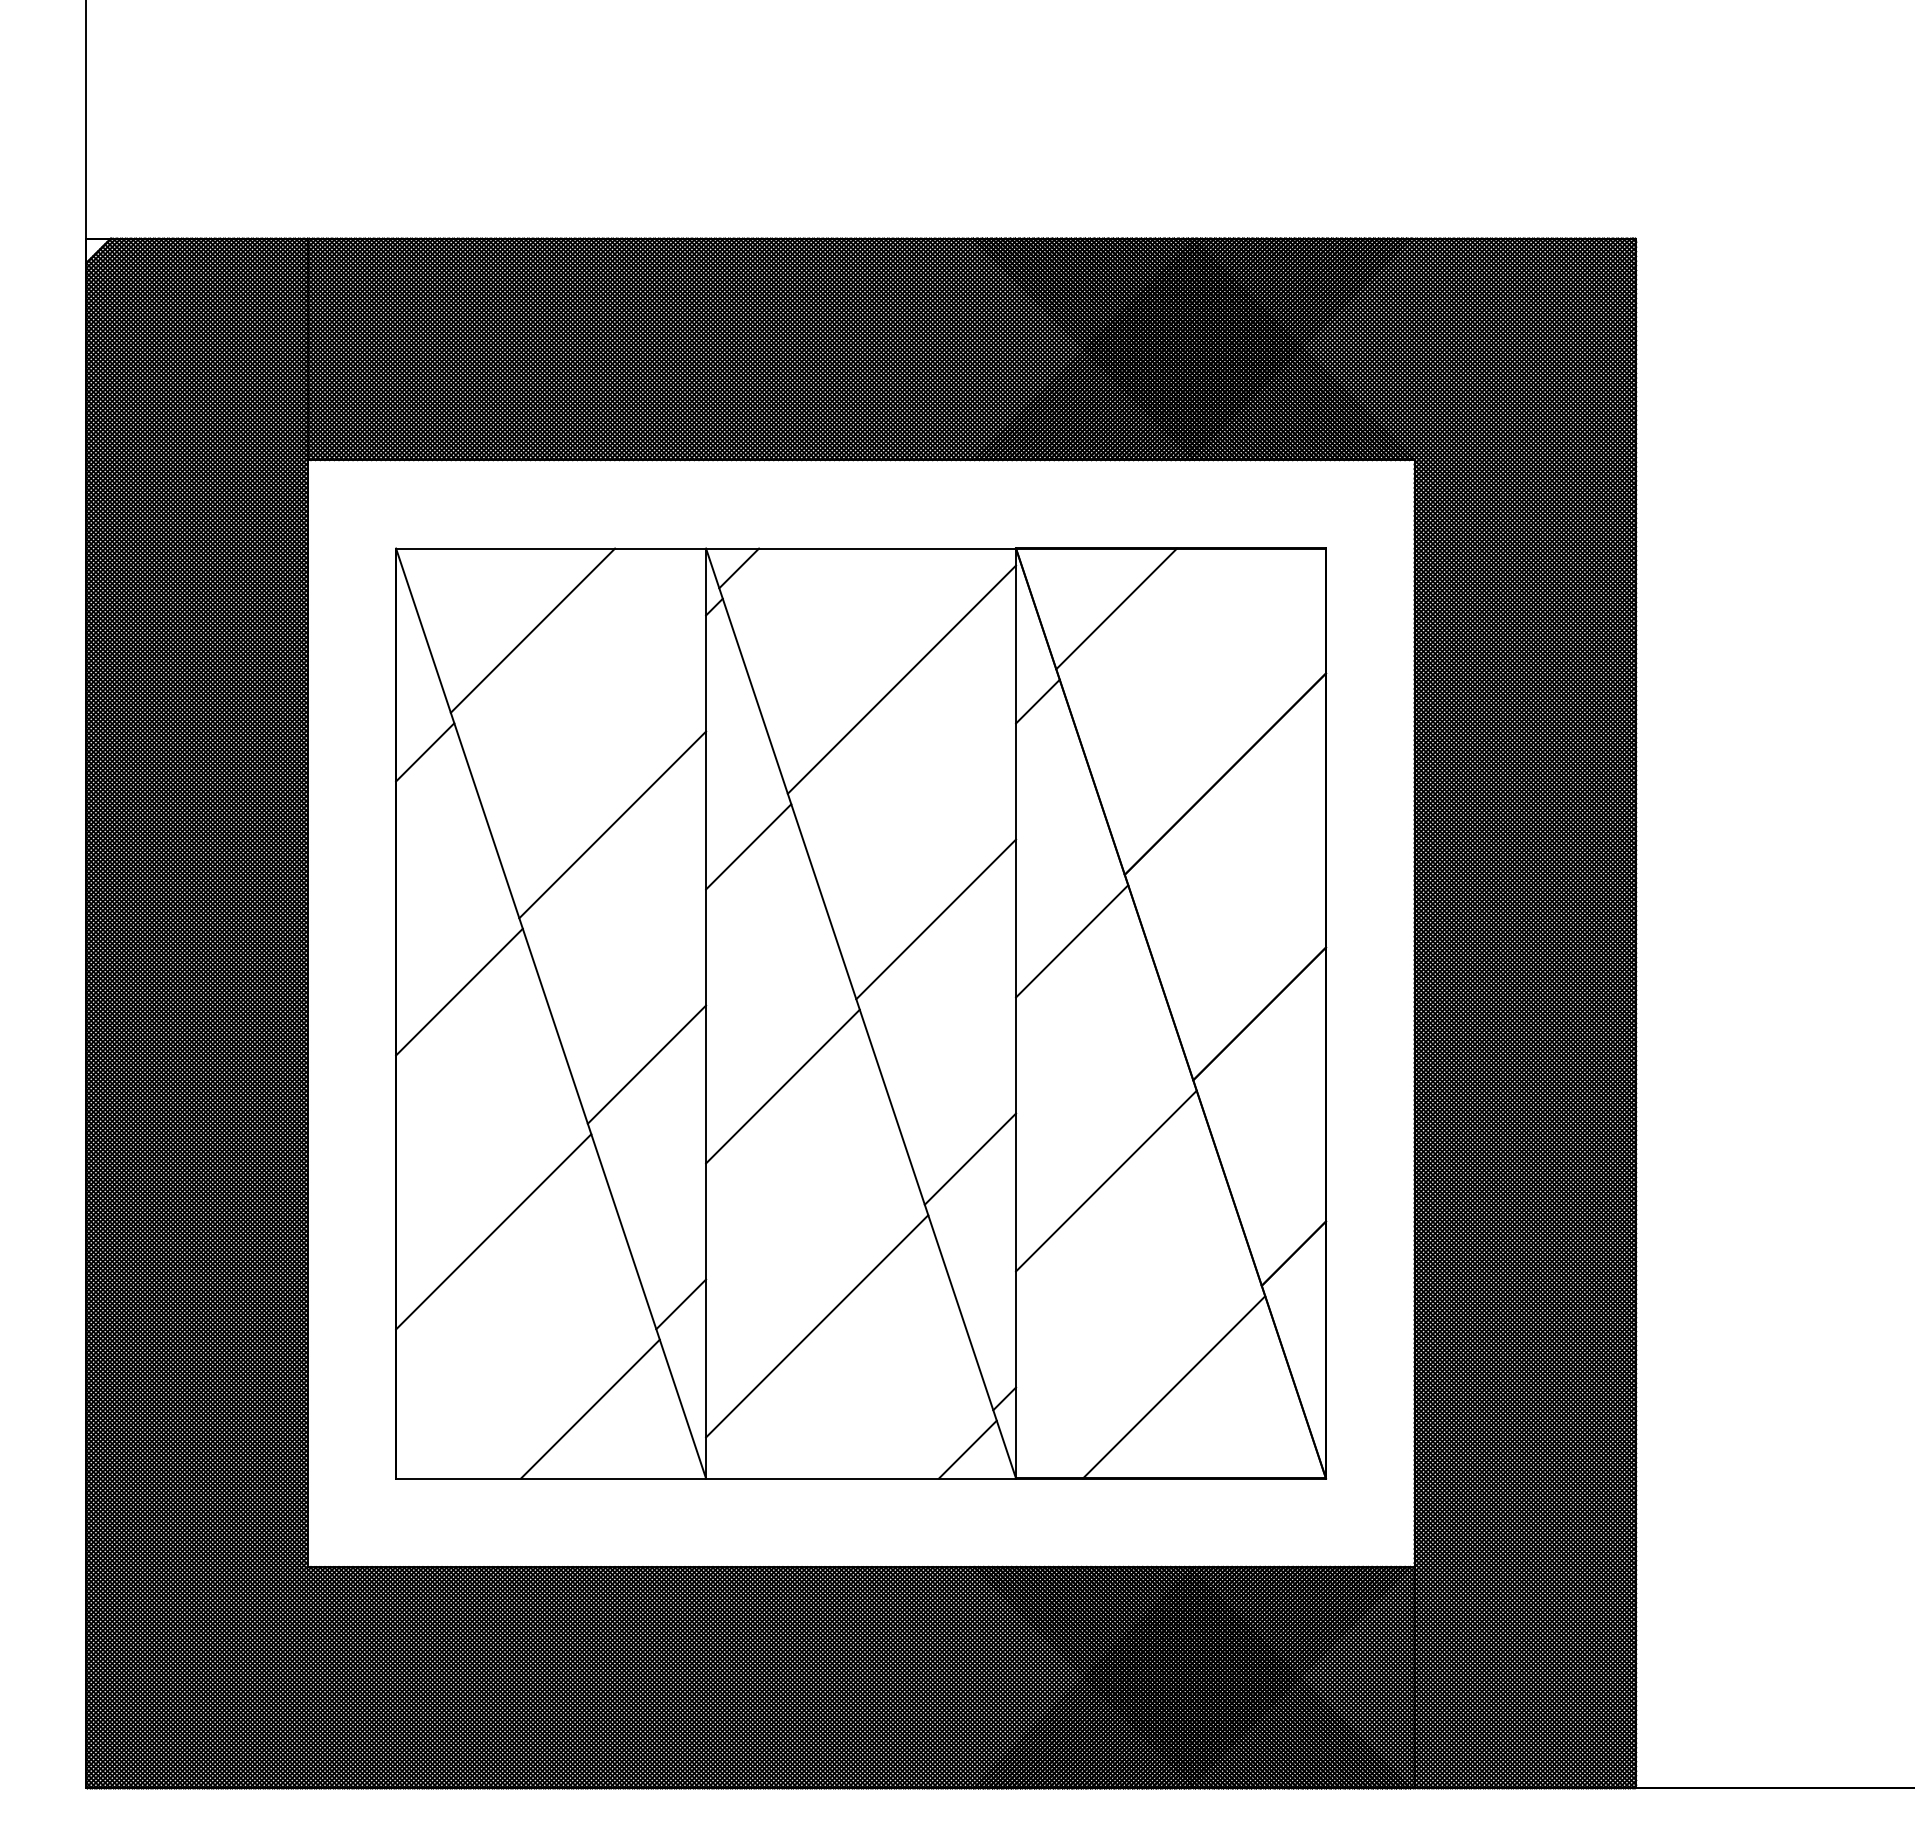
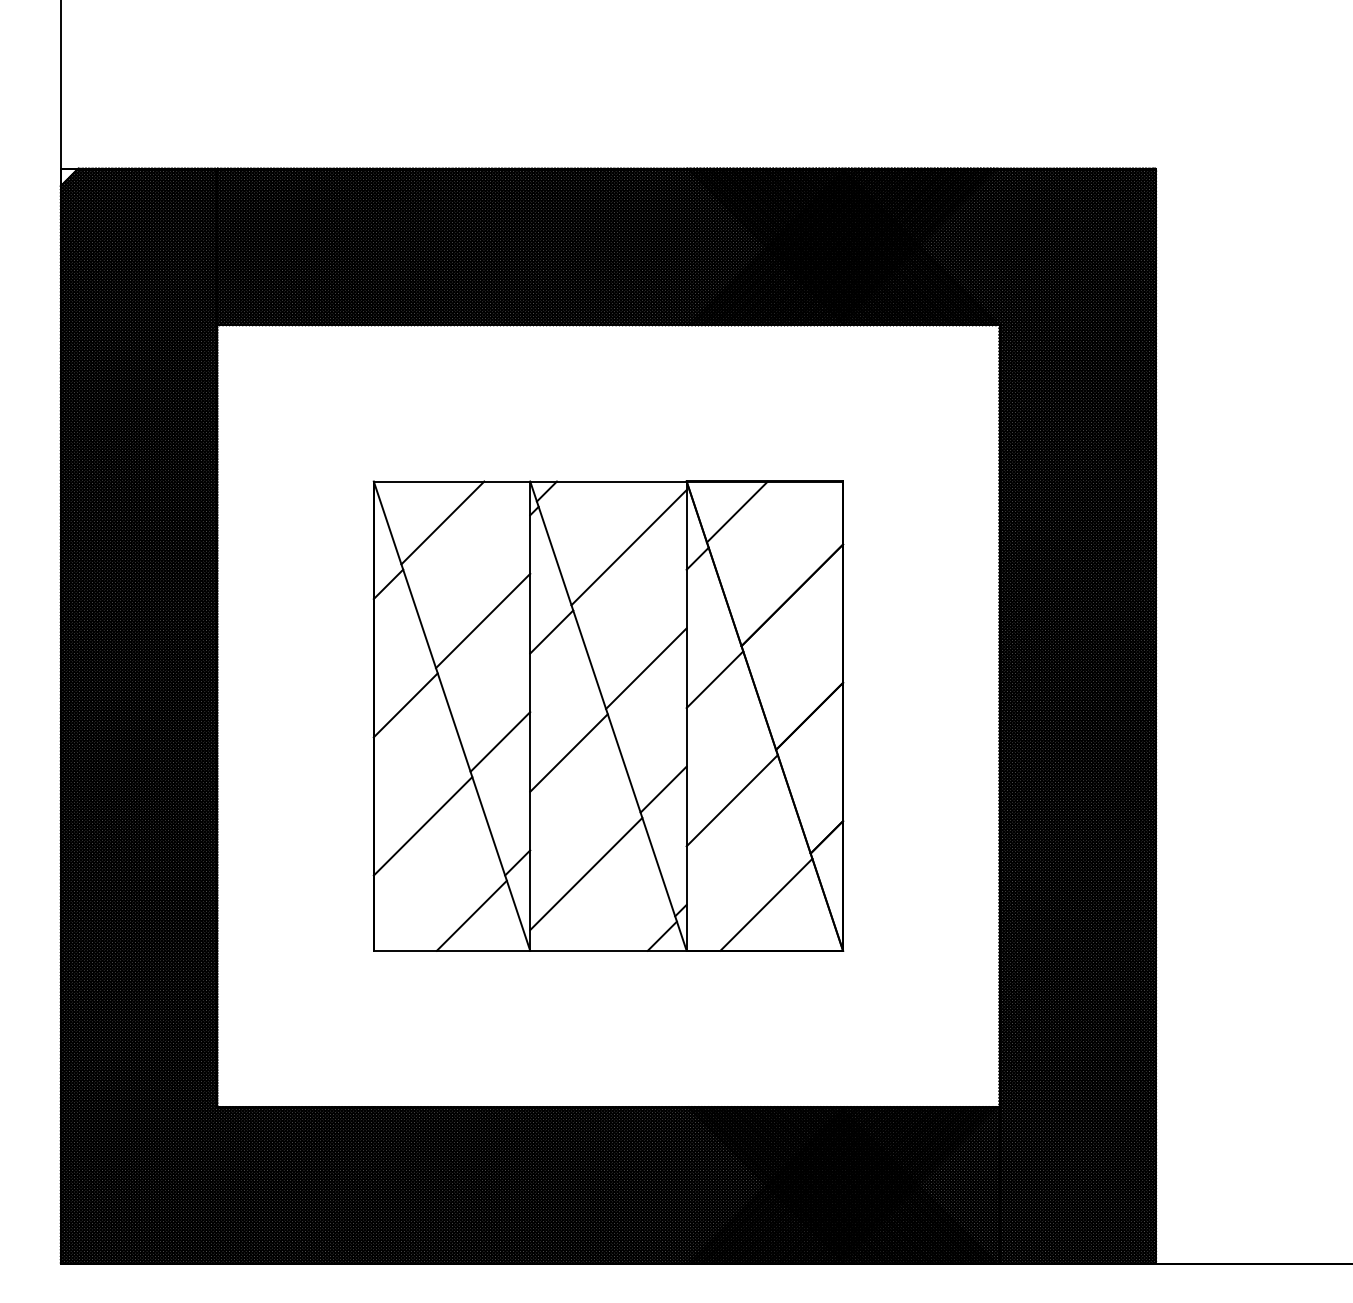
part: (861, 1013) -> (608, 716), size x0.71

